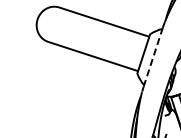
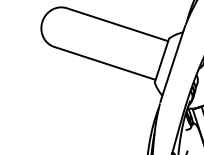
line: (153, 57) -> (172, 64), dashed -> solid

